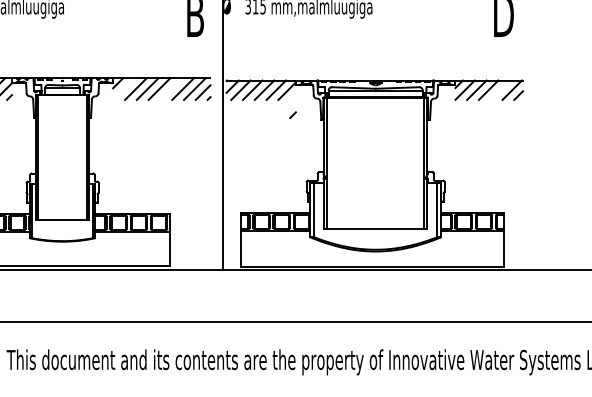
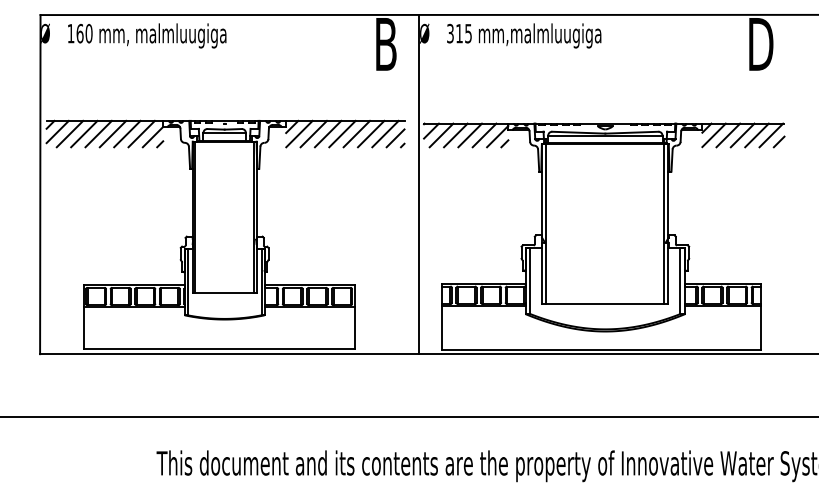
line: (124, 88) -> (299, 133), added
line: (171, 88) -> (356, 133), added
line: (500, 90) -> (756, 135), added
line: (292, 114) -> (504, 143), moved

